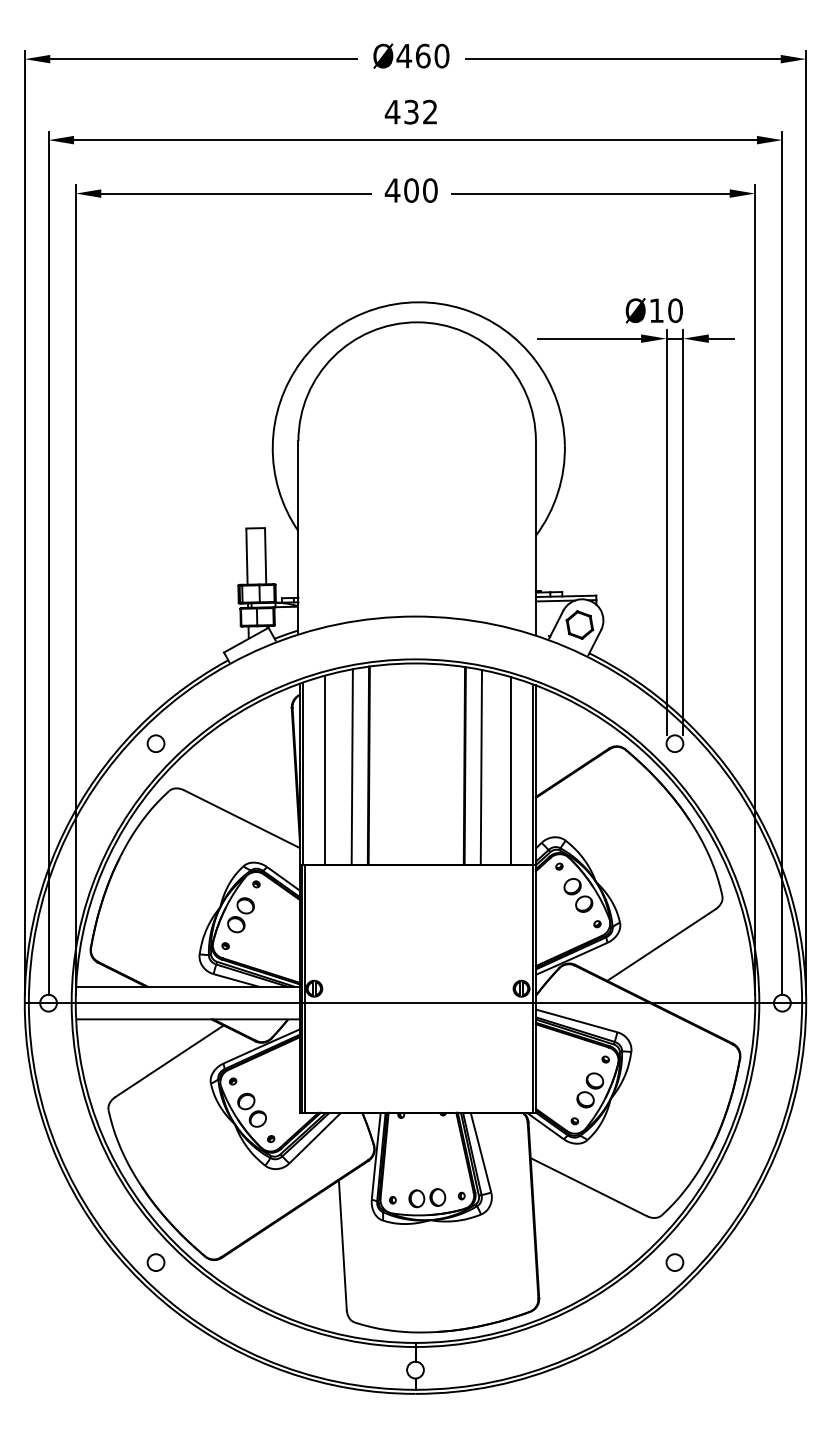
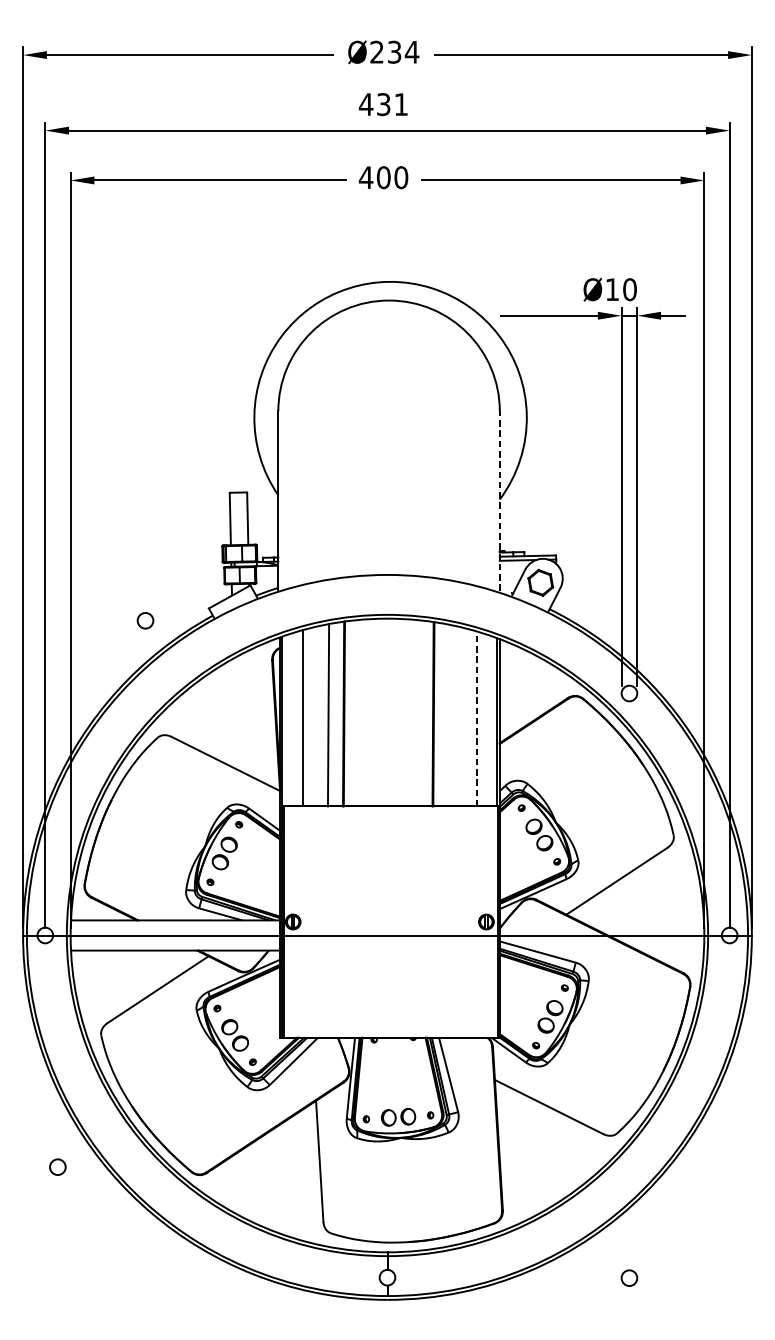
text: (422, 55) -> (394, 51), Ø460 -> Ø234
text: (429, 111) -> (400, 103), 432 -> 431
line: (535, 536) -> (499, 500), solid -> dashed
circle: (155, 743) -> (145, 620), moved
line: (481, 767) -> (449, 715), removed
line: (511, 771) -> (477, 719), solid -> dashed
circle: (155, 1262) -> (57, 1167), moved
circle: (674, 1262) -> (629, 1278), moved

